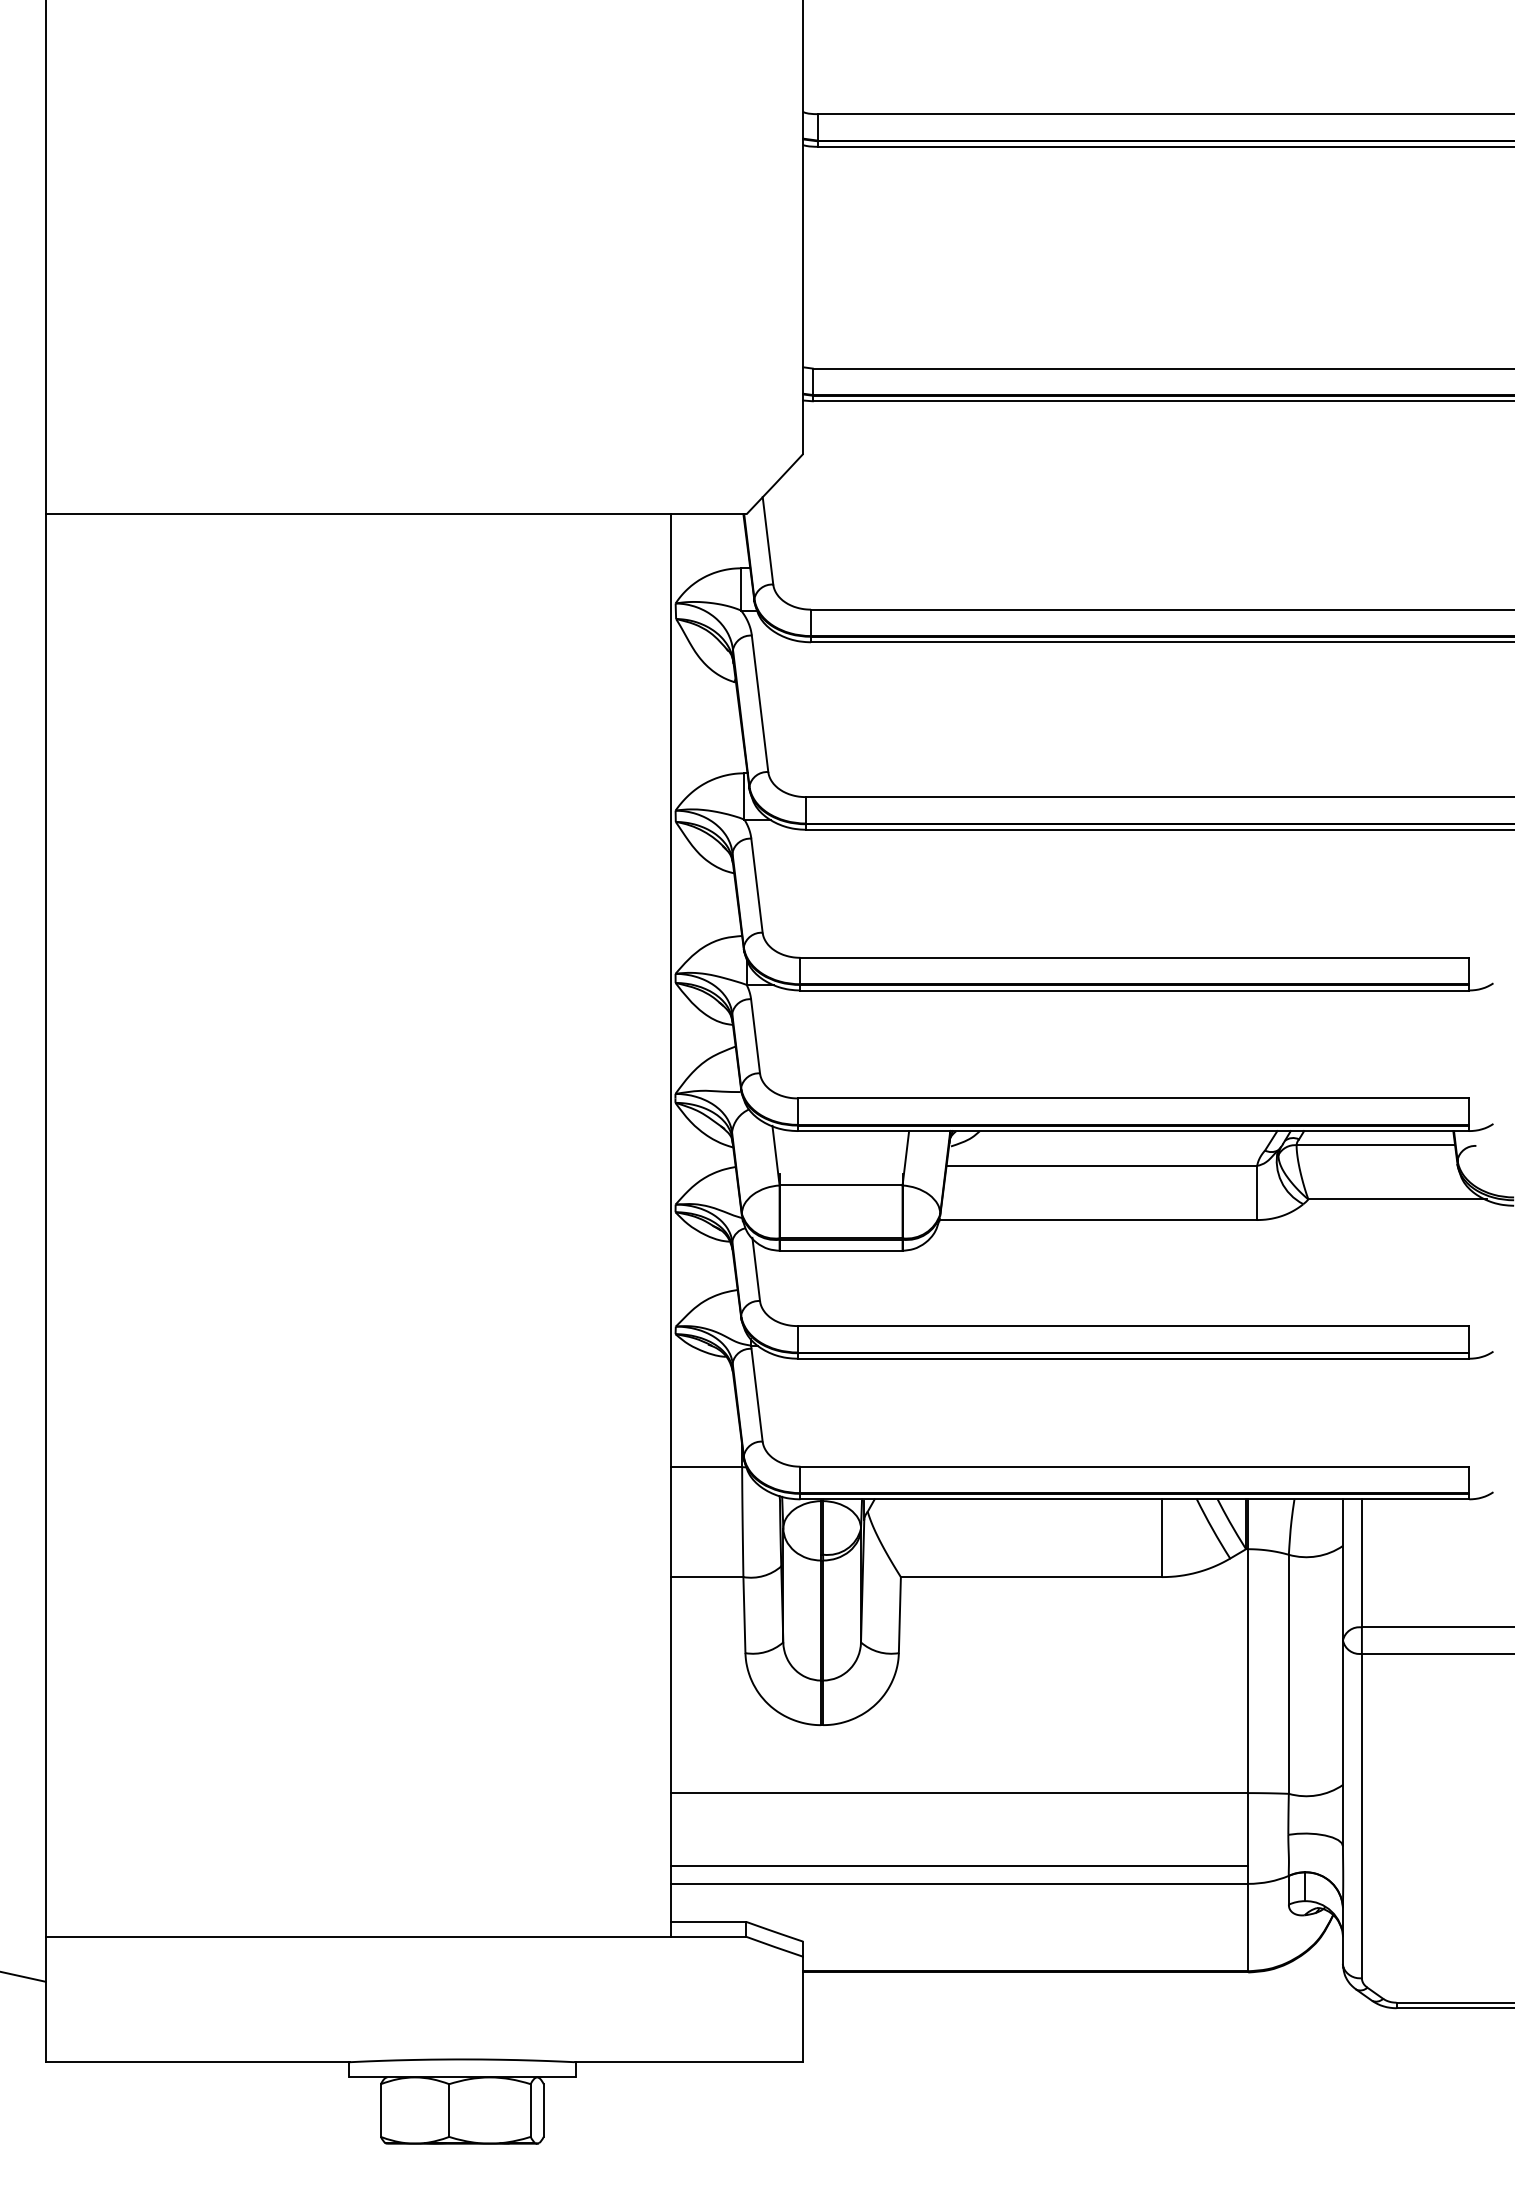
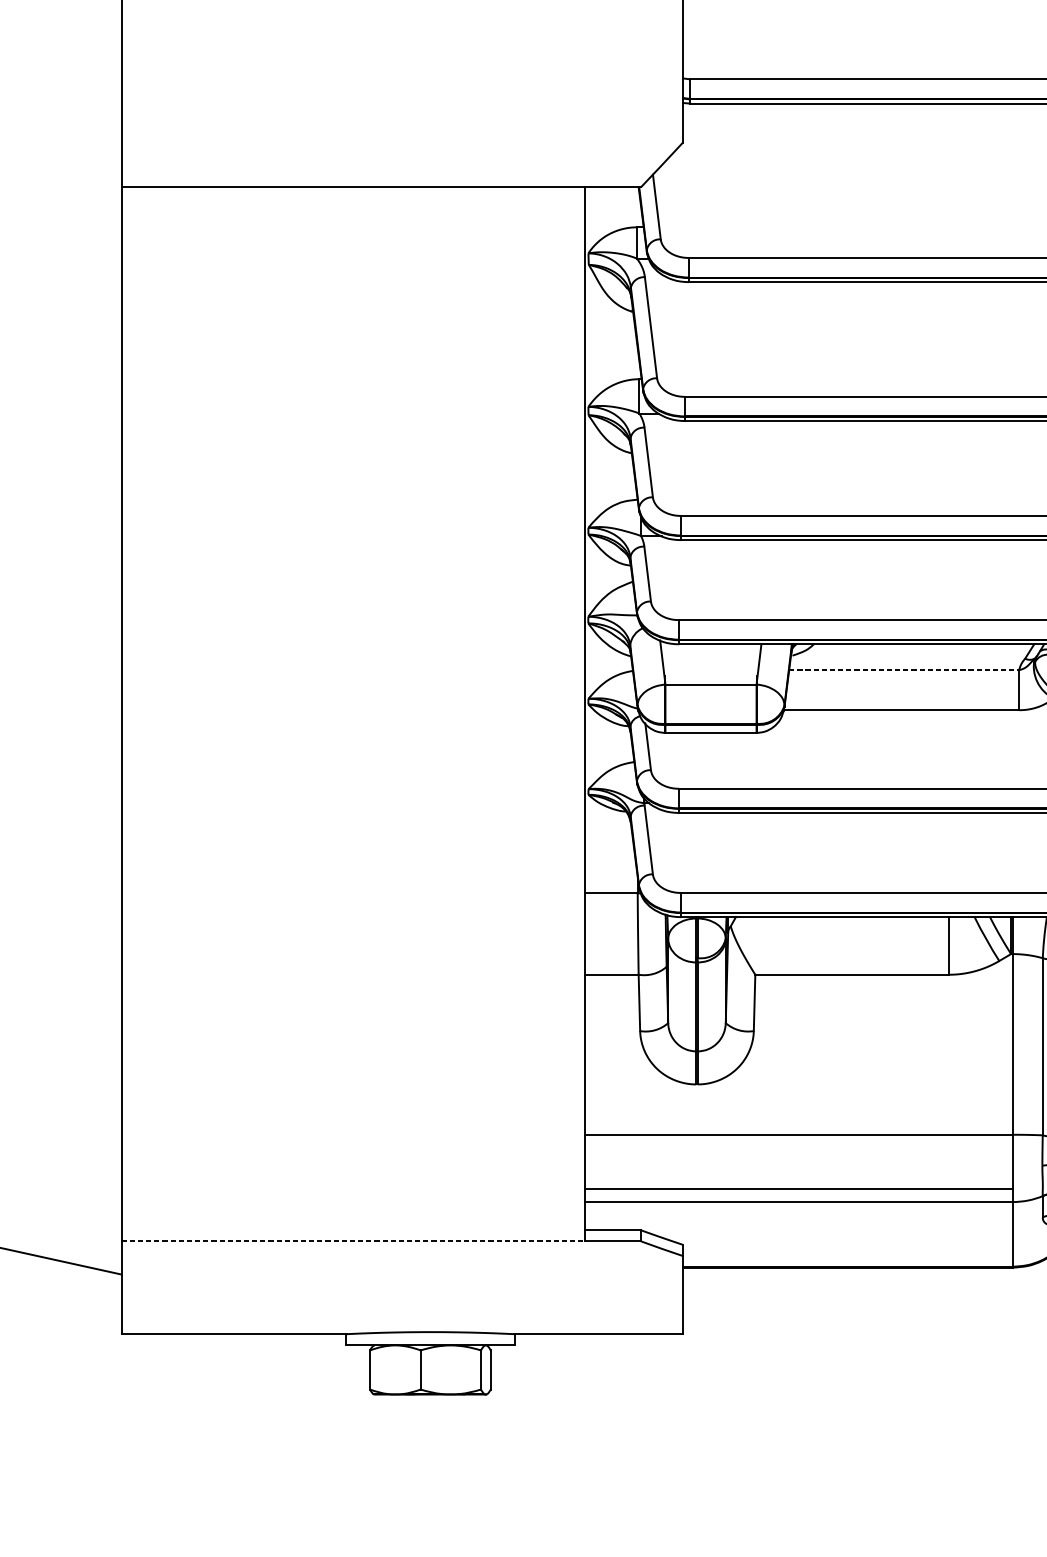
line: (1102, 1165) -> (904, 669), solid -> dashed
line: (358, 1936) -> (353, 1241), solid -> dashed

